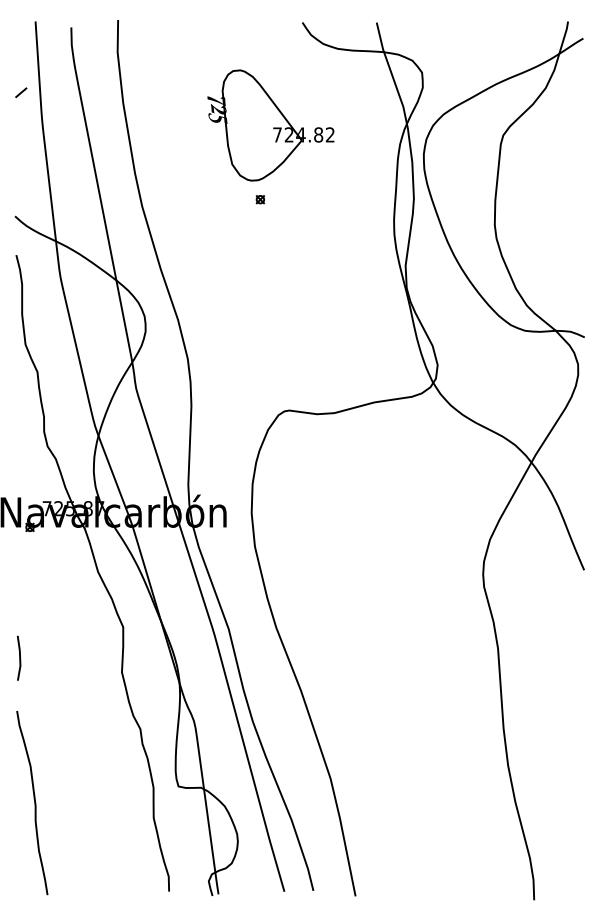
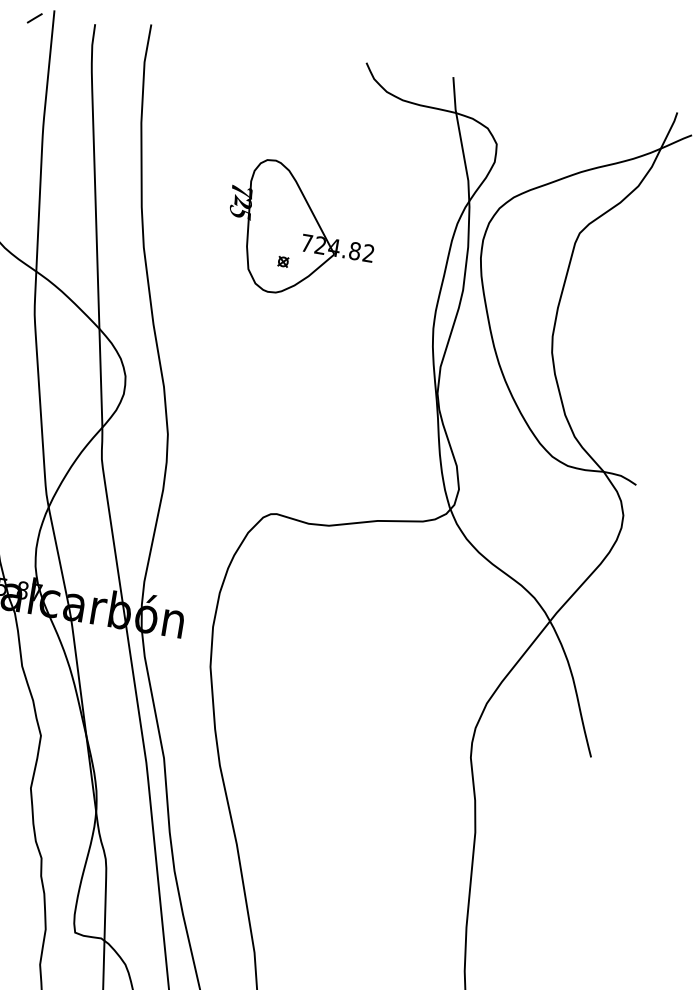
line: (21, 92) -> (35, 18), moved
part: (270, 125) -> (300, 230), moved

